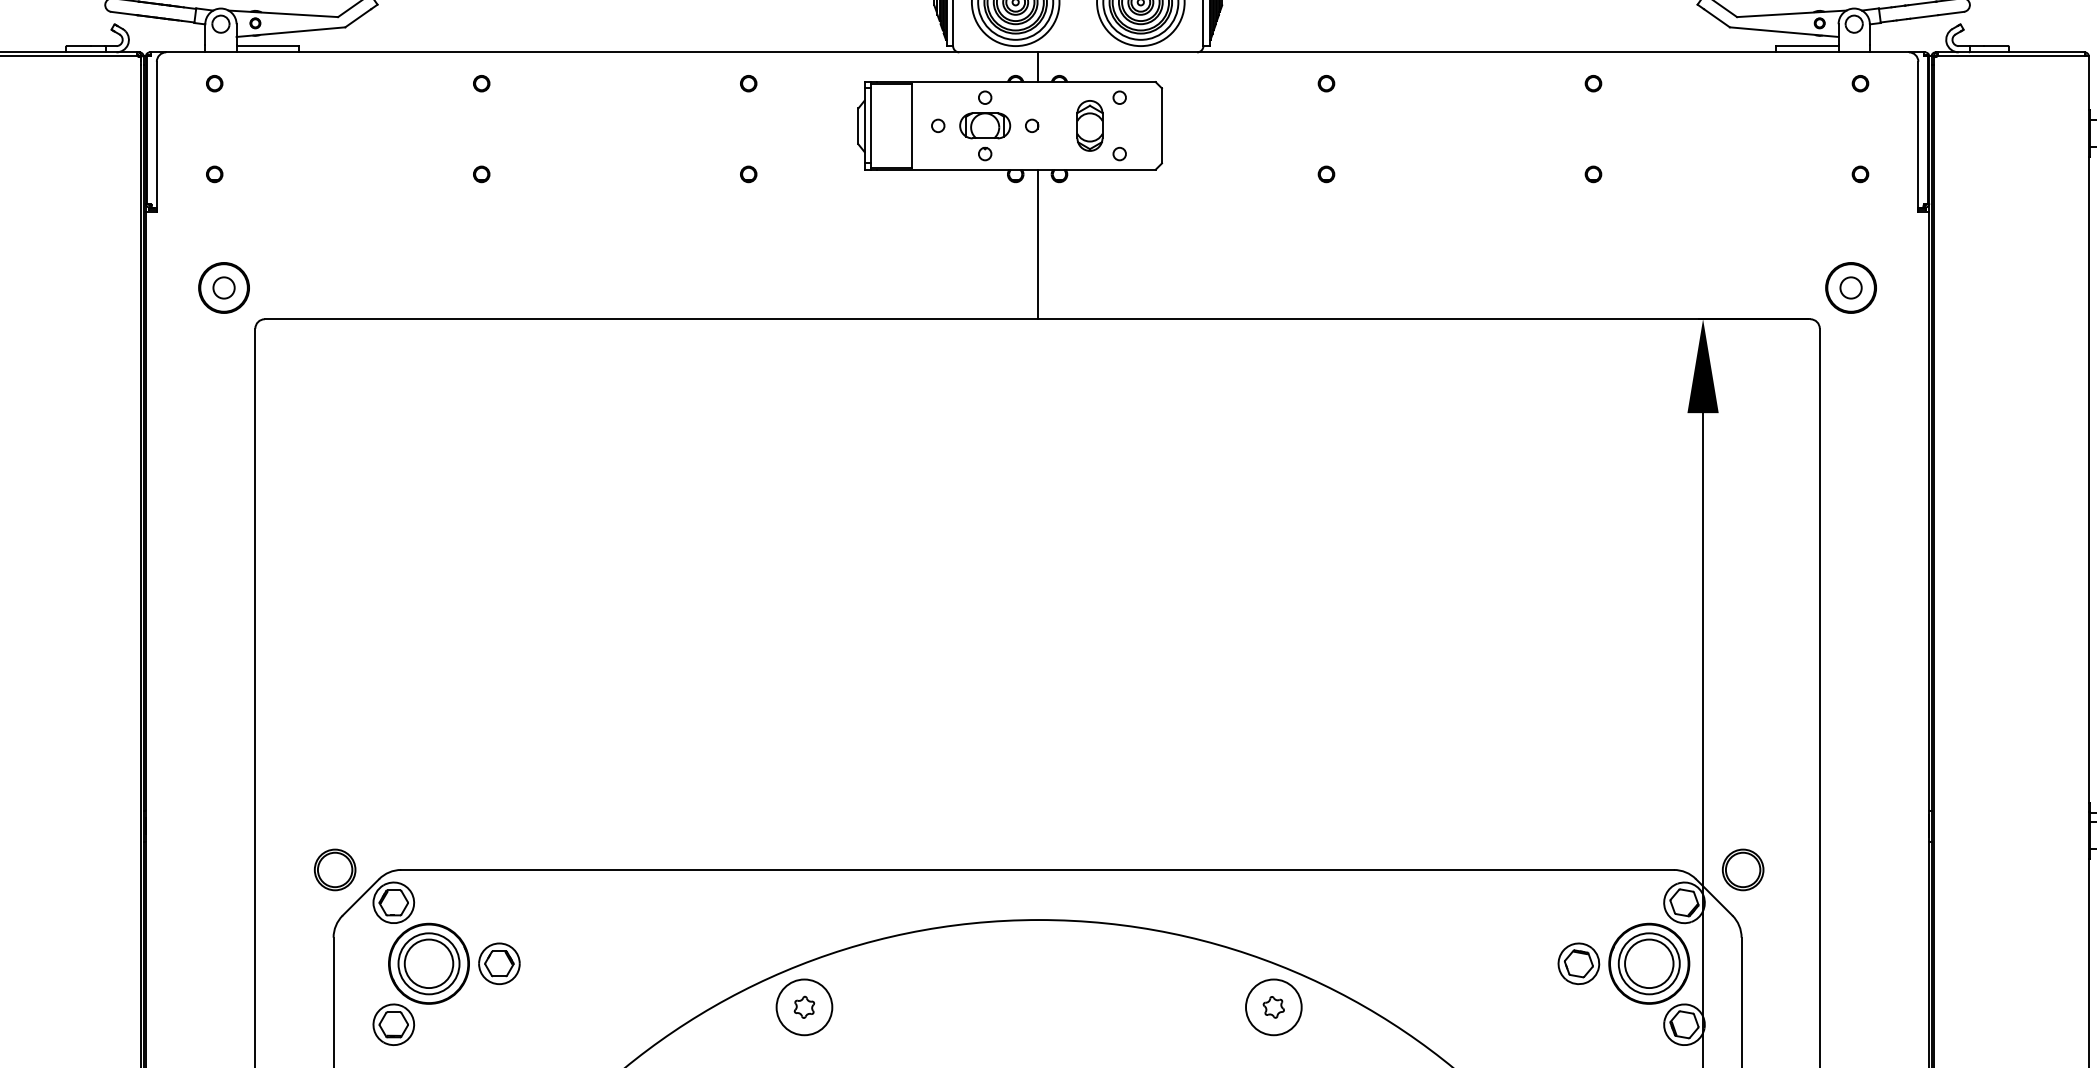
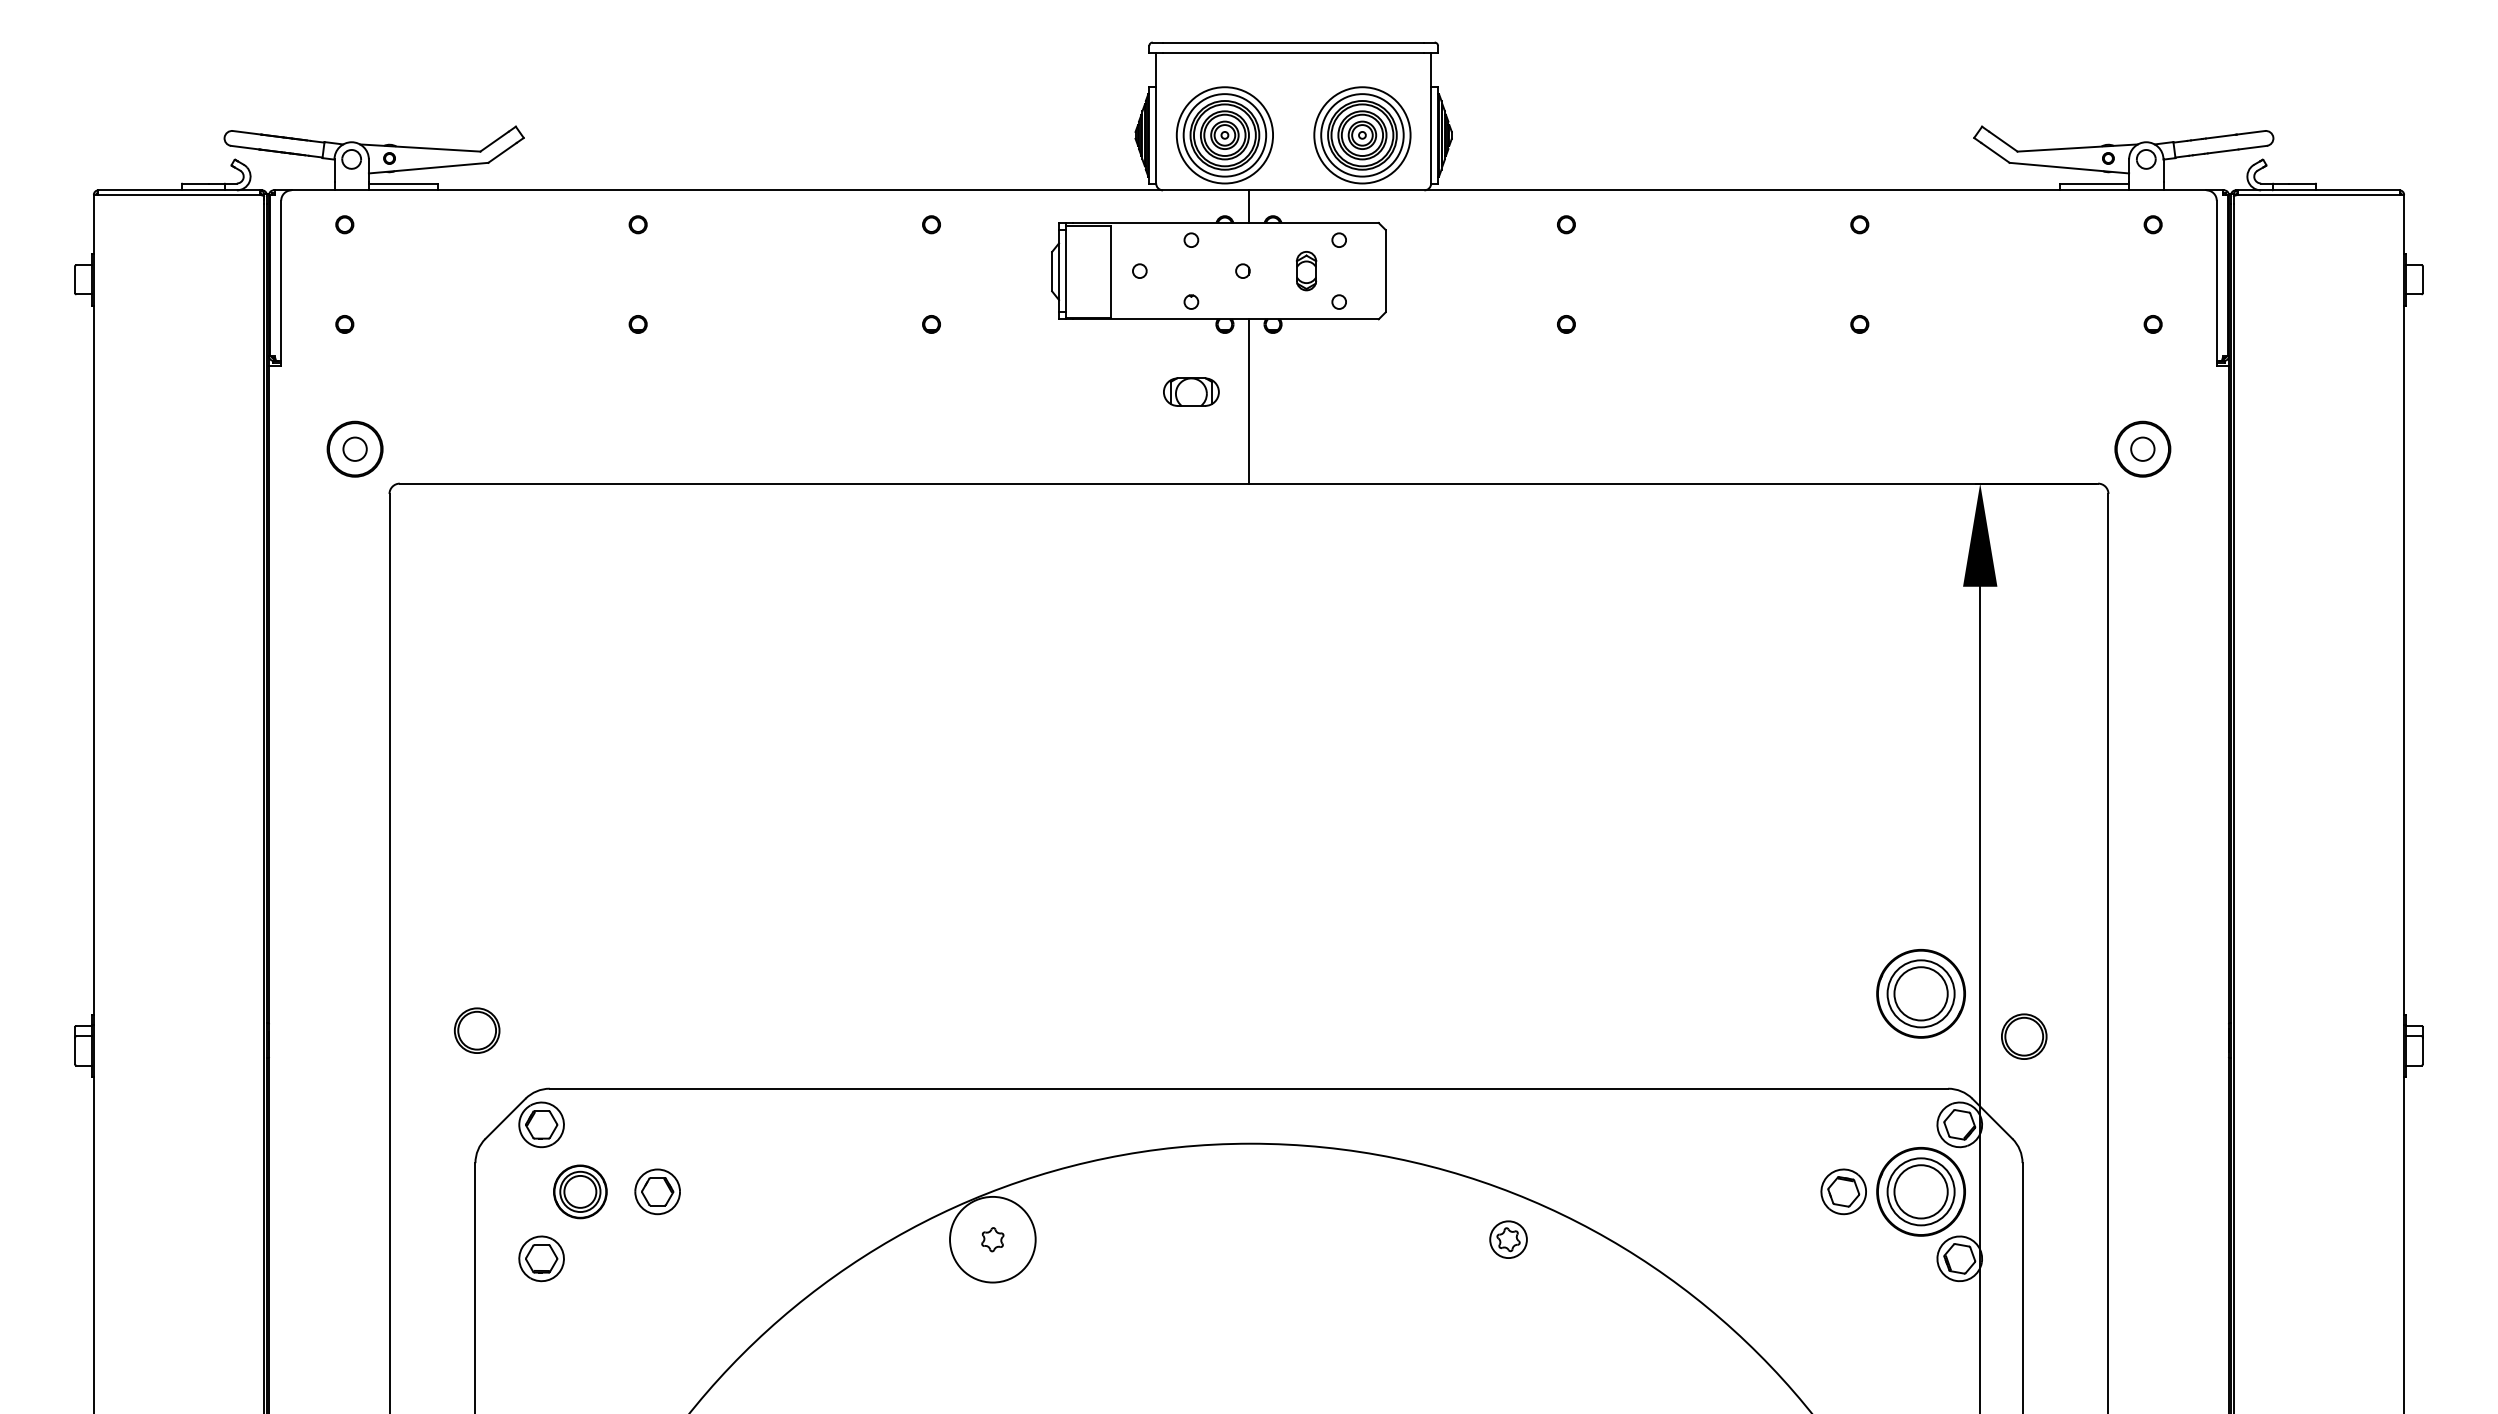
part: (985, 125) -> (1191, 391), moved
part: (1089, 125) -> (1306, 270), size x0.7
part: (1648, 783) -> (1920, 993), added
part: (335, 869) -> (477, 1030), moved
part: (1743, 869) -> (2024, 1036), moved
part: (429, 963) -> (580, 1191), size x0.6
circle: (804, 1007) -> (992, 1239), size x1.4
circle: (1273, 1007) -> (1508, 1239), size x0.6

